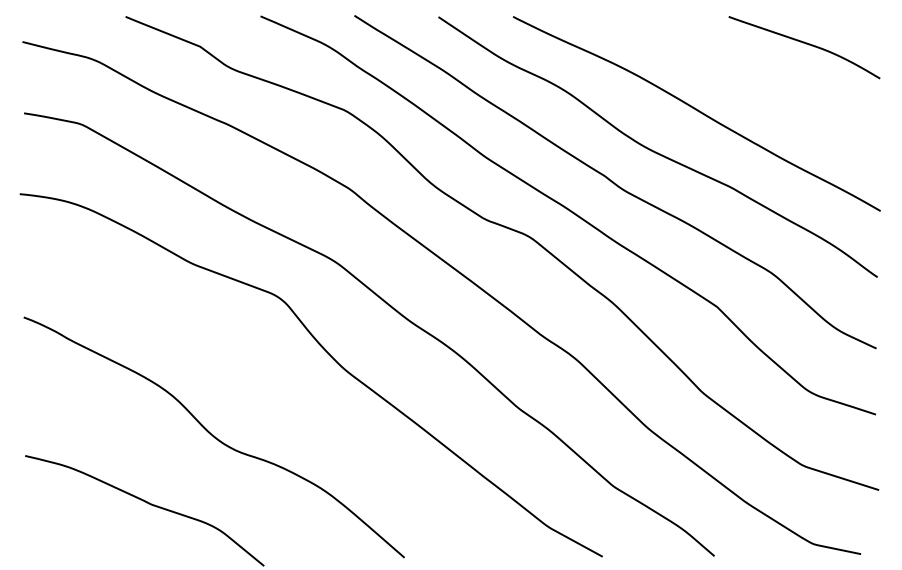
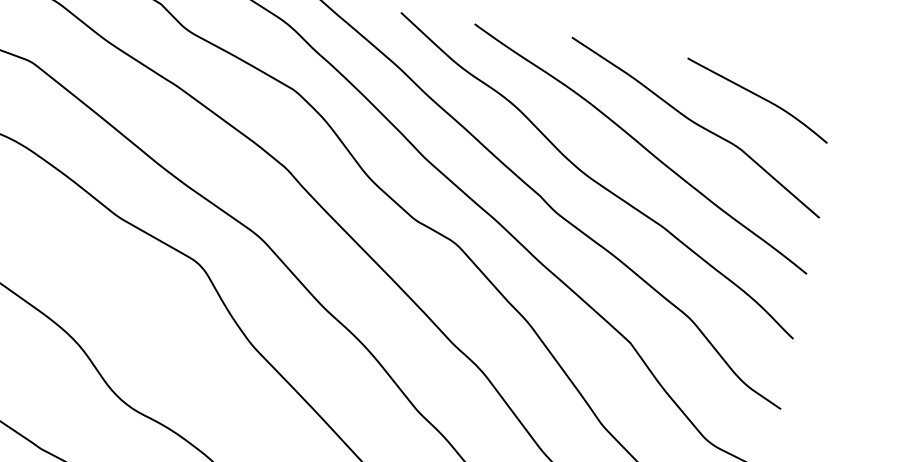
curve: (747, 81) -> (695, 125), added

